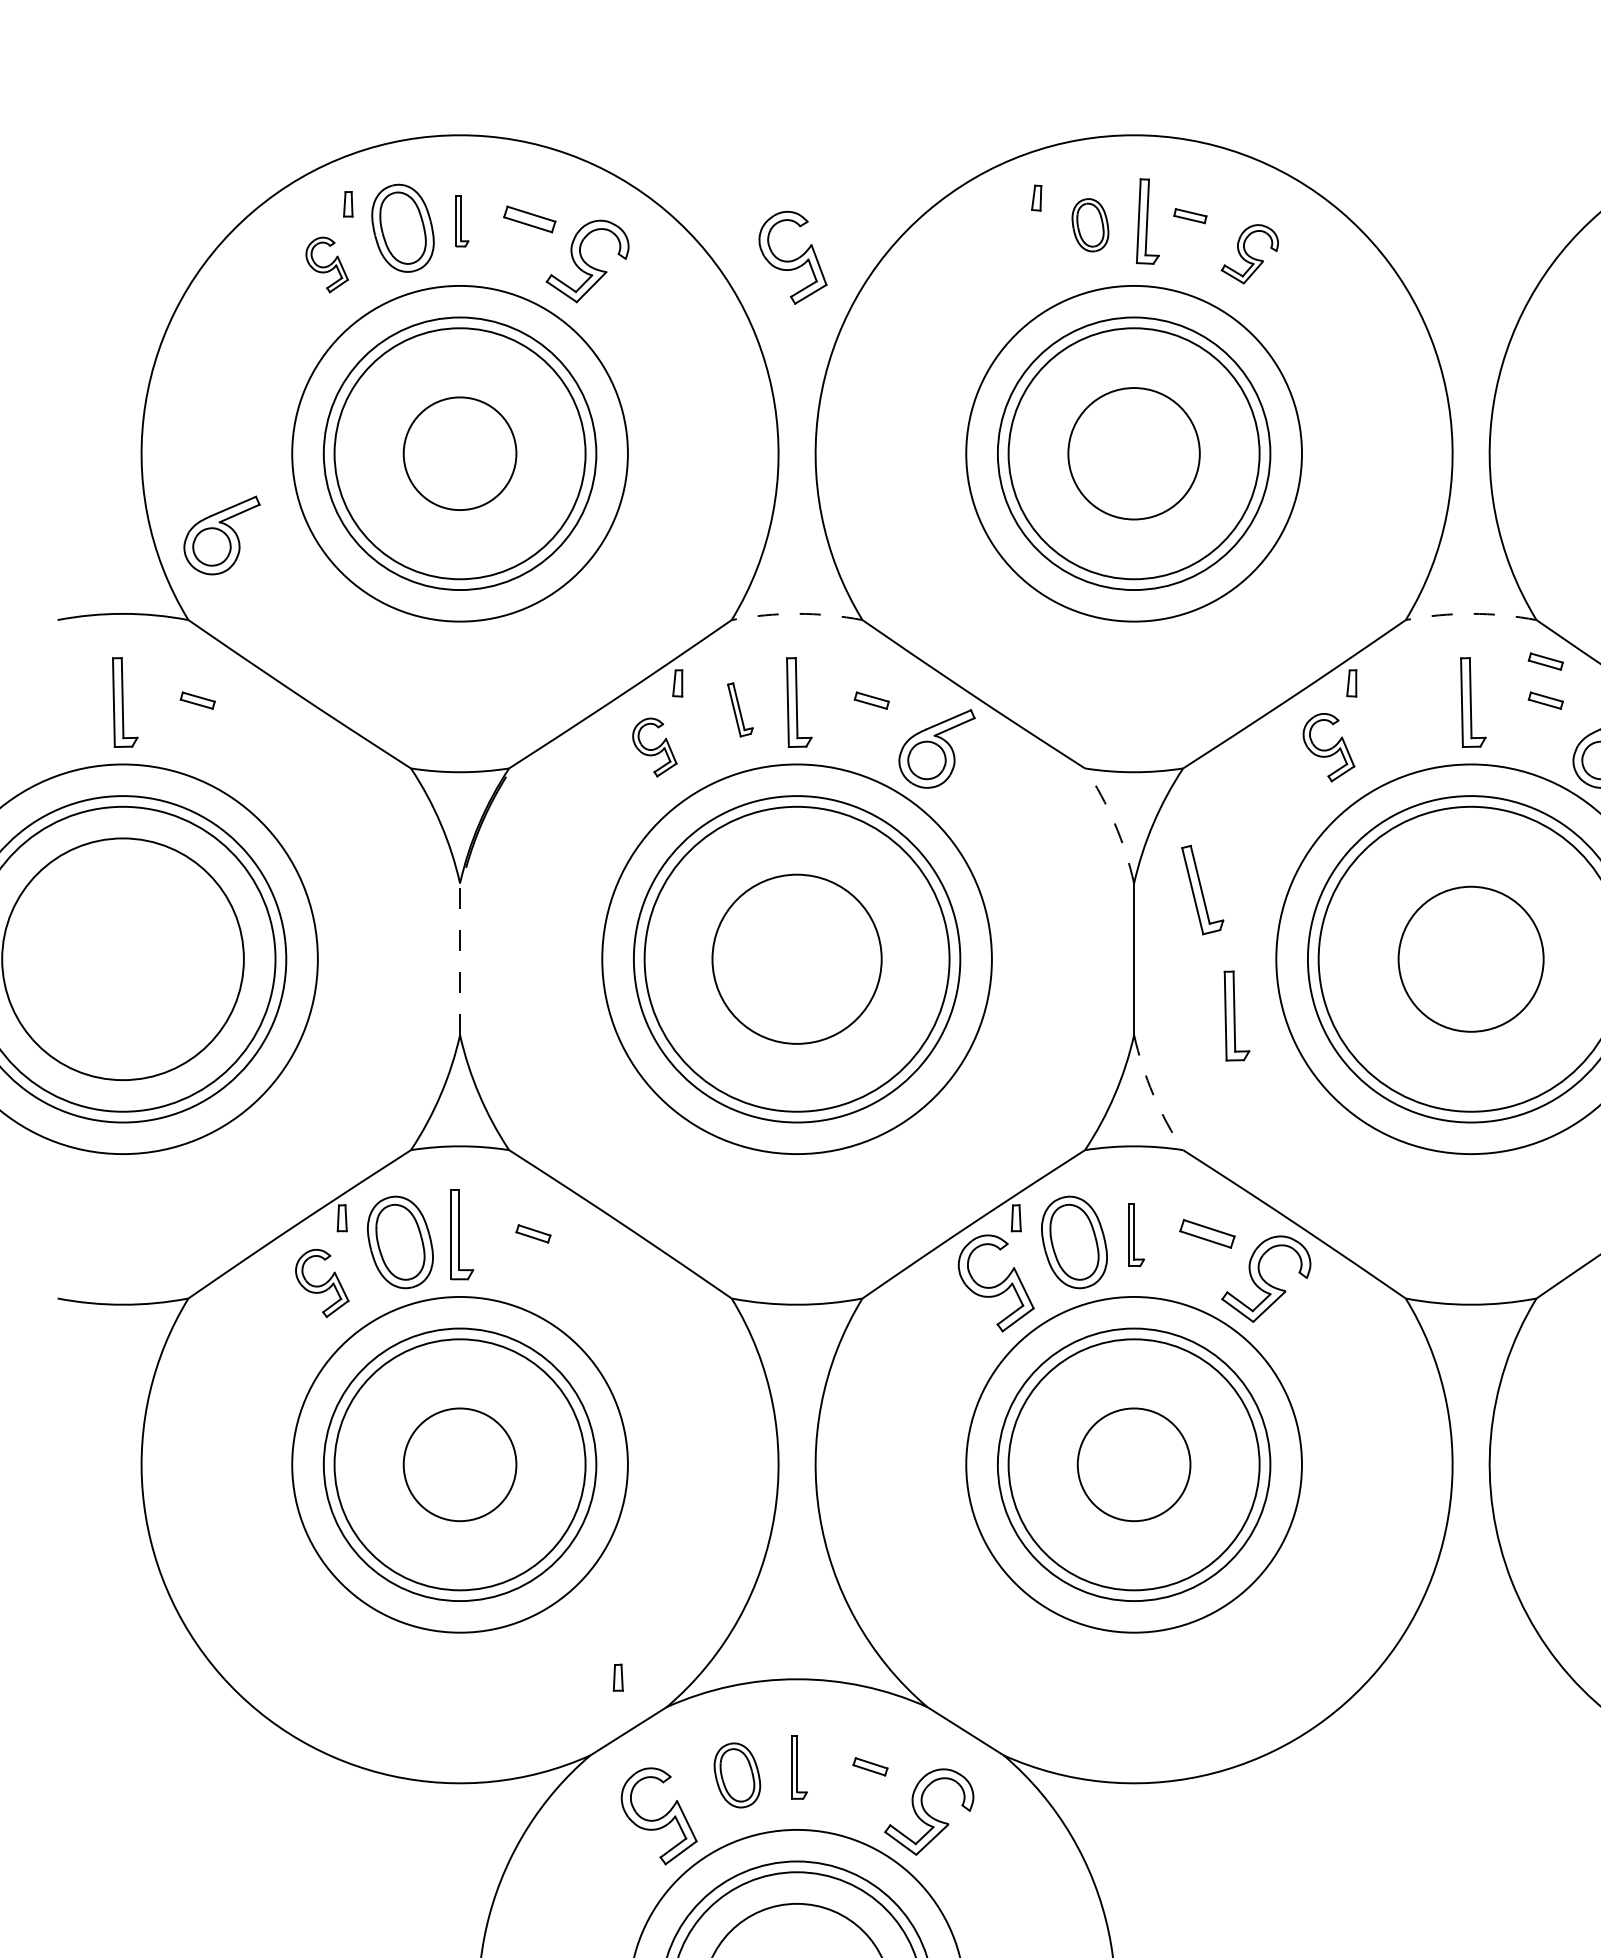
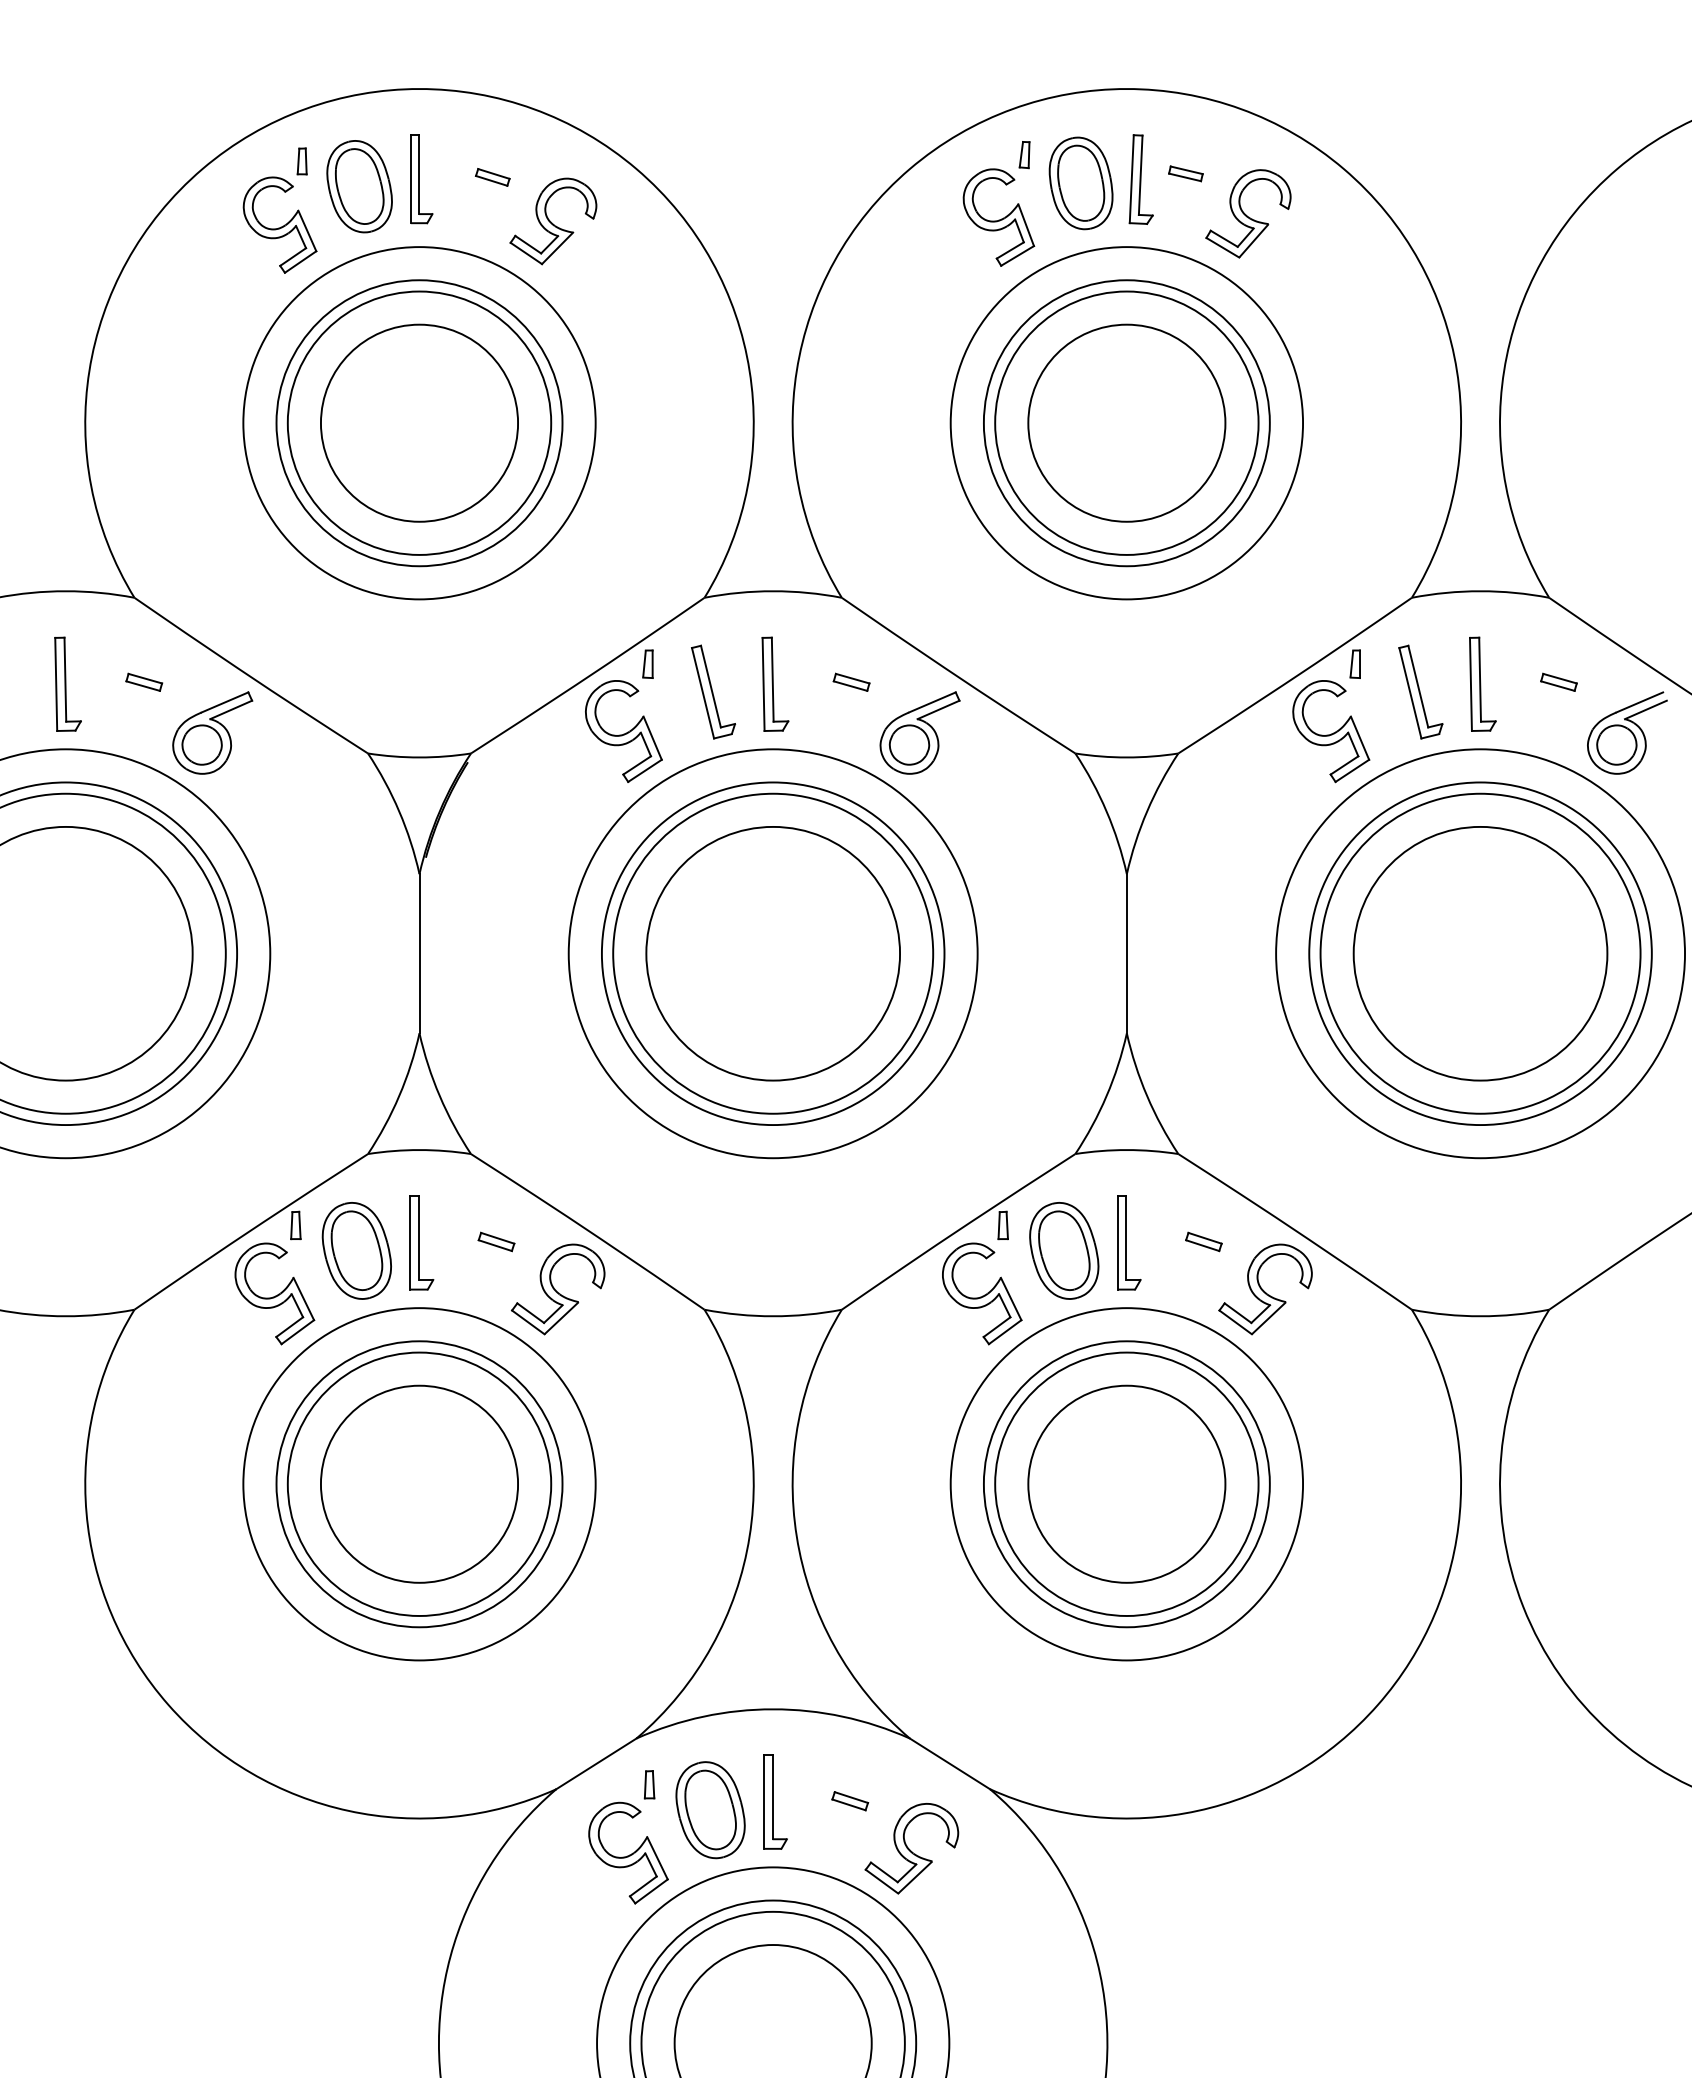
part: (529, 219) -> (492, 177), size x0.62
part: (461, 221) -> (421, 179), size x1.67
part: (1089, 225) -> (1080, 183), size x1.67
part: (1250, 253) -> (1248, 213), size x1.43
part: (792, 257) -> (998, 217), moved
part: (326, 264) -> (279, 224), size x1.67
circle: (460, 453) -> (419, 422), size x1.67
circle: (1133, 453) -> (1126, 422), size x1.43
part: (221, 535) -> (212, 732), moved
arc: (797, 614) -> (773, 591), dashed -> solid
arc: (1471, 614) -> (1480, 591), dashed -> solid
part: (1545, 660) -> (1558, 640), removed
part: (740, 709) -> (713, 691), size x1.67
part: (654, 747) -> (623, 731), size x1.67
part: (1329, 747) -> (1331, 731), size x1.43
arc: (1114, 823) -> (1106, 811), dashed -> solid
part: (1202, 889) -> (1420, 691), moved
line: (460, 959) -> (419, 953), dashed -> solid
circle: (797, 959) -> (773, 953), size x1.43
circle: (1471, 959) -> (1480, 953), size x1.67
part: (1236, 1015) -> (1234, 1012), removed
arc: (1153, 1095) -> (1147, 1096), dashed -> solid
part: (1207, 1233) -> (1203, 1241), size x0.62
part: (1136, 1234) -> (1129, 1242), size x1.43
part: (591, 1279) -> (557, 1289), added
part: (321, 1283) -> (274, 1293), size x1.43
circle: (460, 1464) -> (419, 1483), size x1.67
circle: (1133, 1464) -> (1126, 1483), size x1.67
part: (618, 1677) -> (649, 1784), moved
part: (799, 1767) -> (775, 1801), size x1.43
part: (737, 1775) -> (710, 1810), size x1.43

